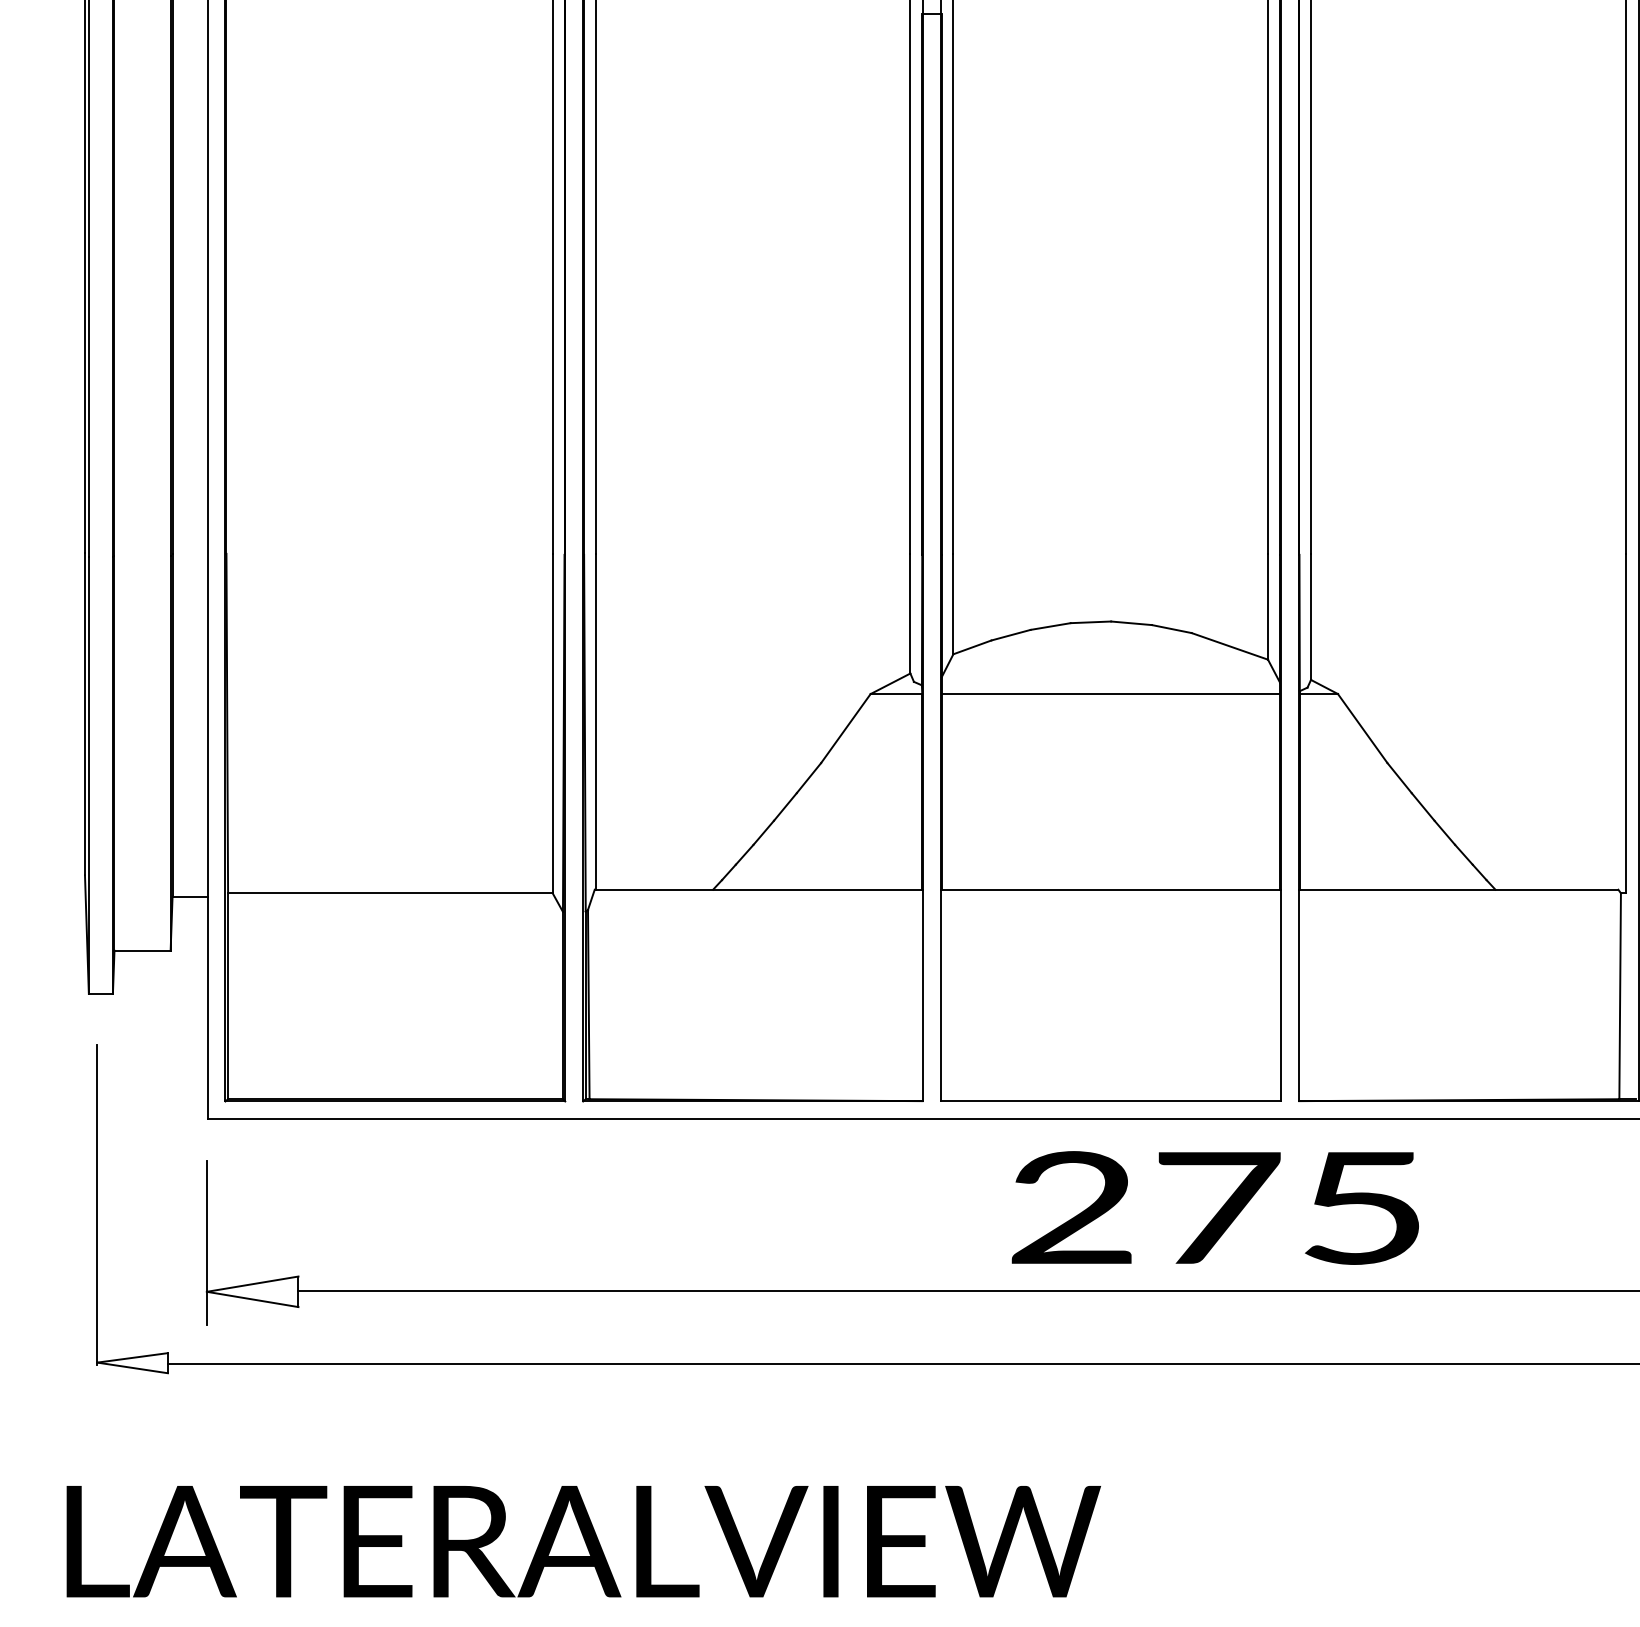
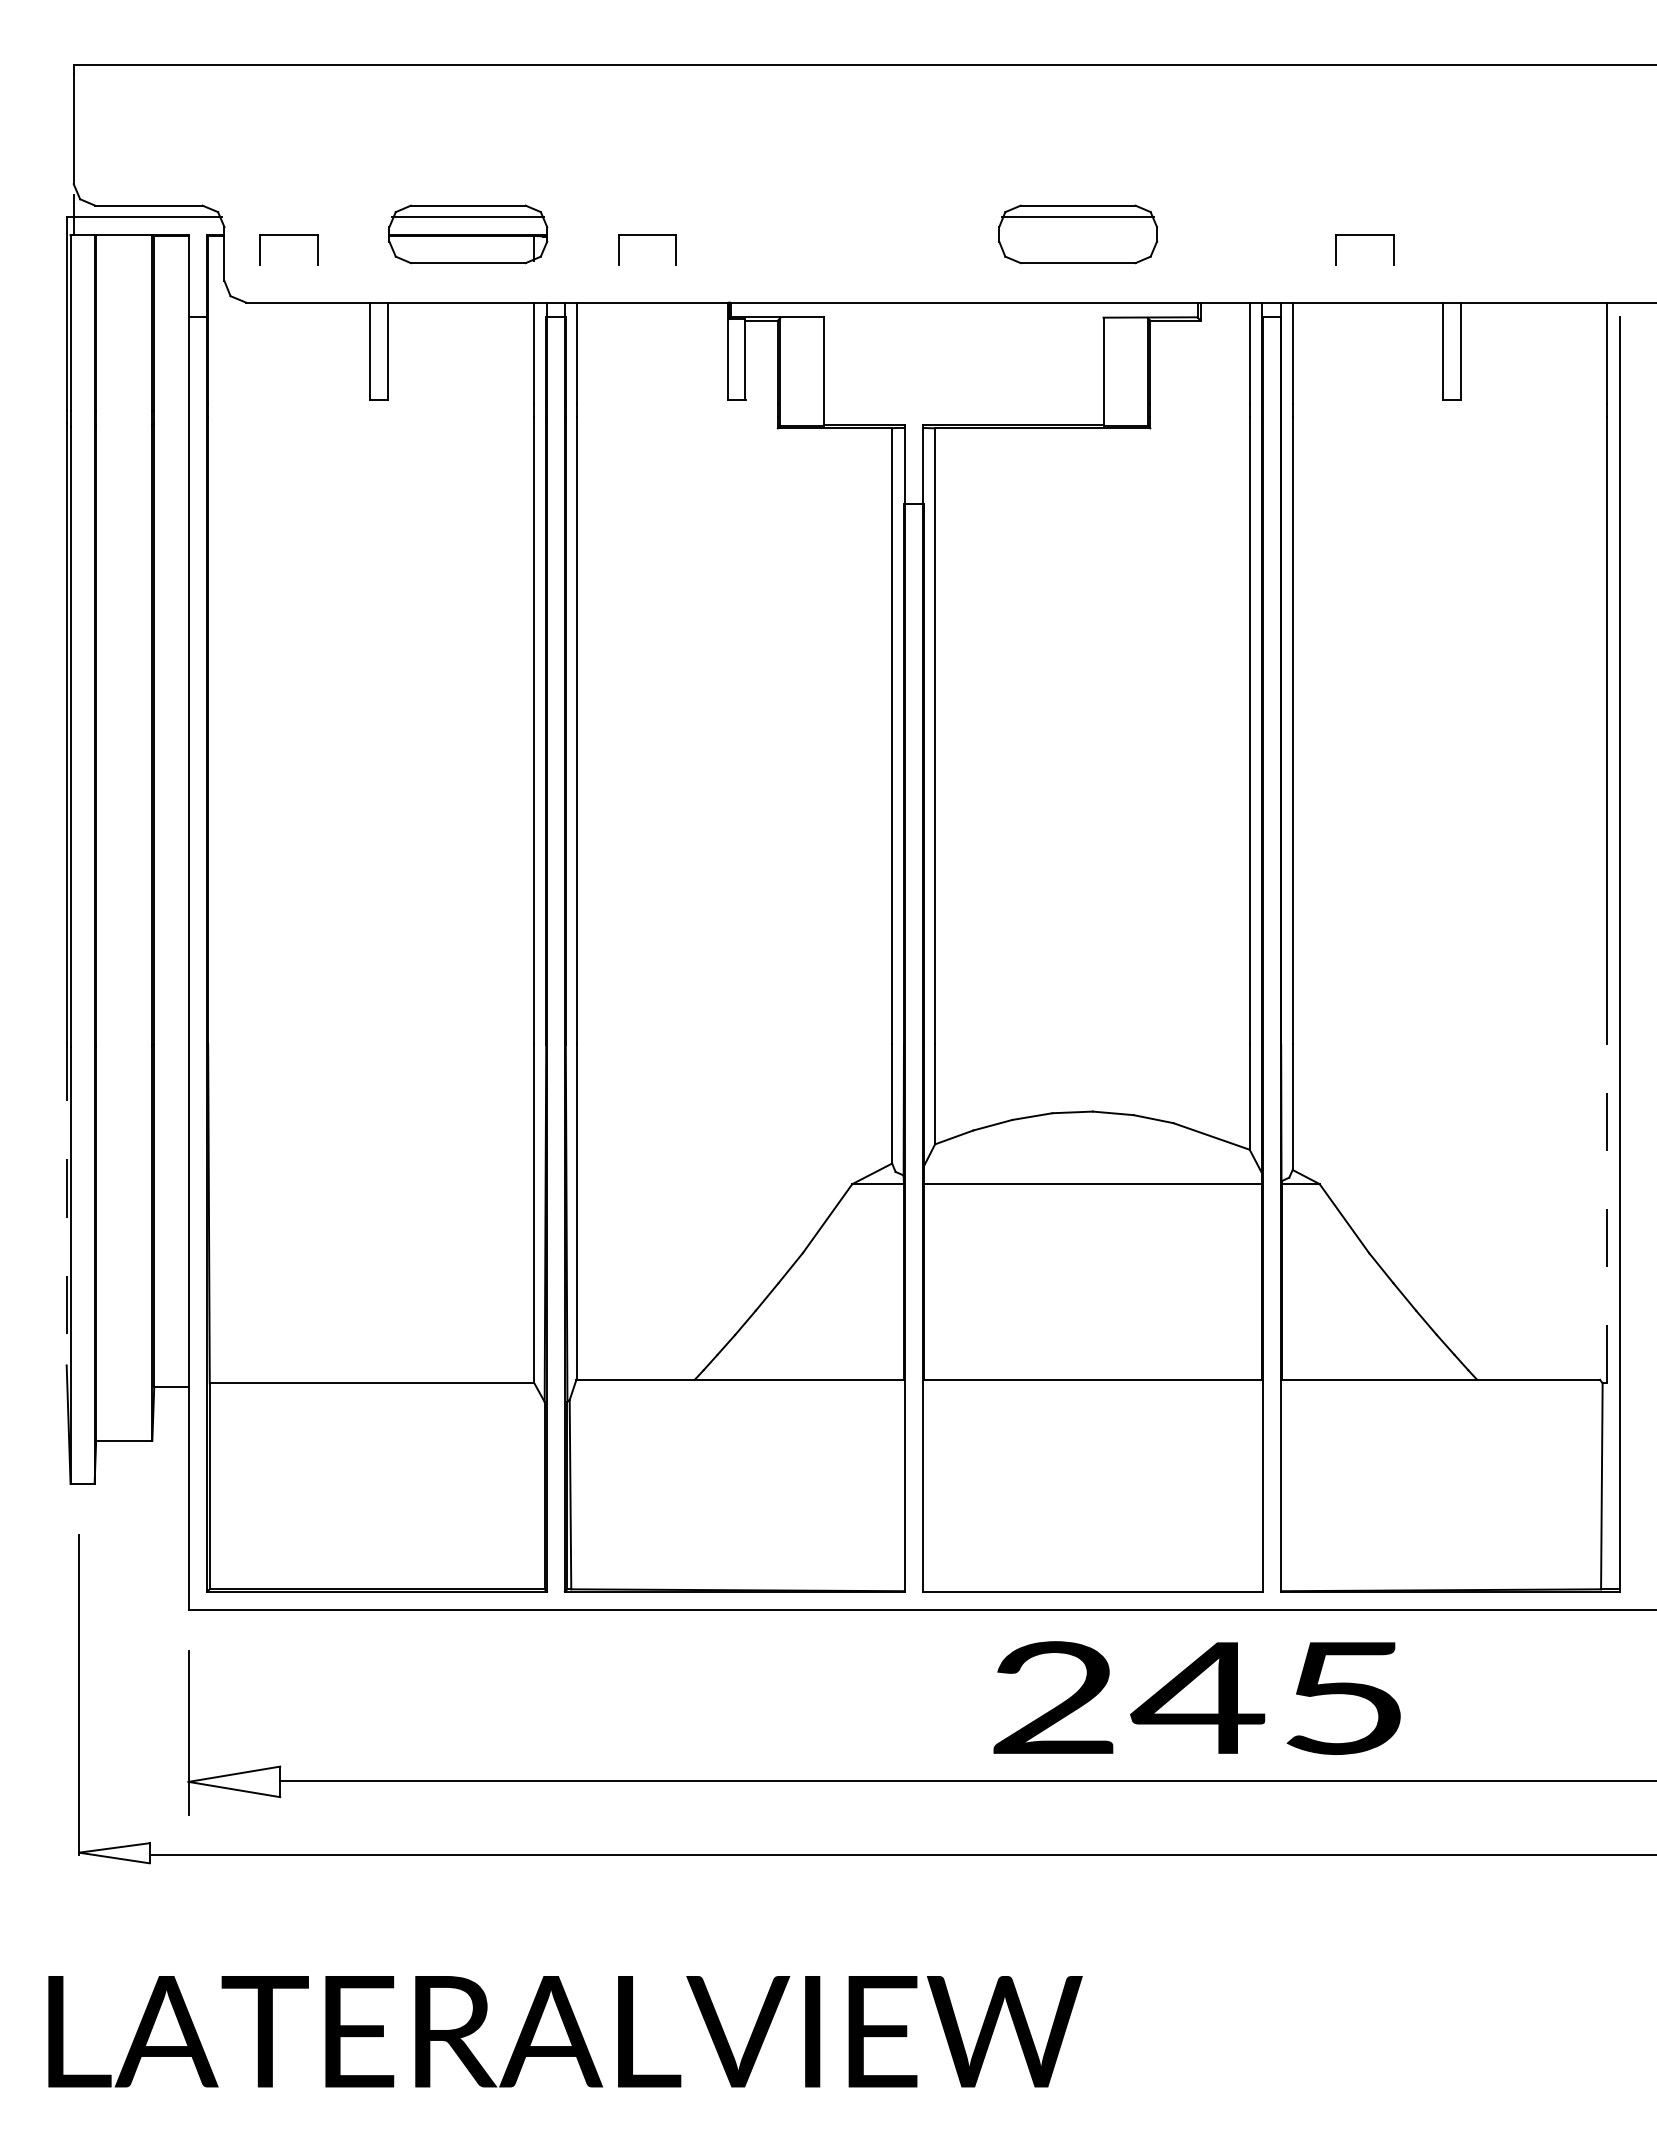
line: (84, 714) -> (66, 1204), solid -> dashed
line: (1625, 723) -> (1607, 1213), solid -> dashed
text: (1215, 1207) -> (1197, 1697), 275 -> 245

